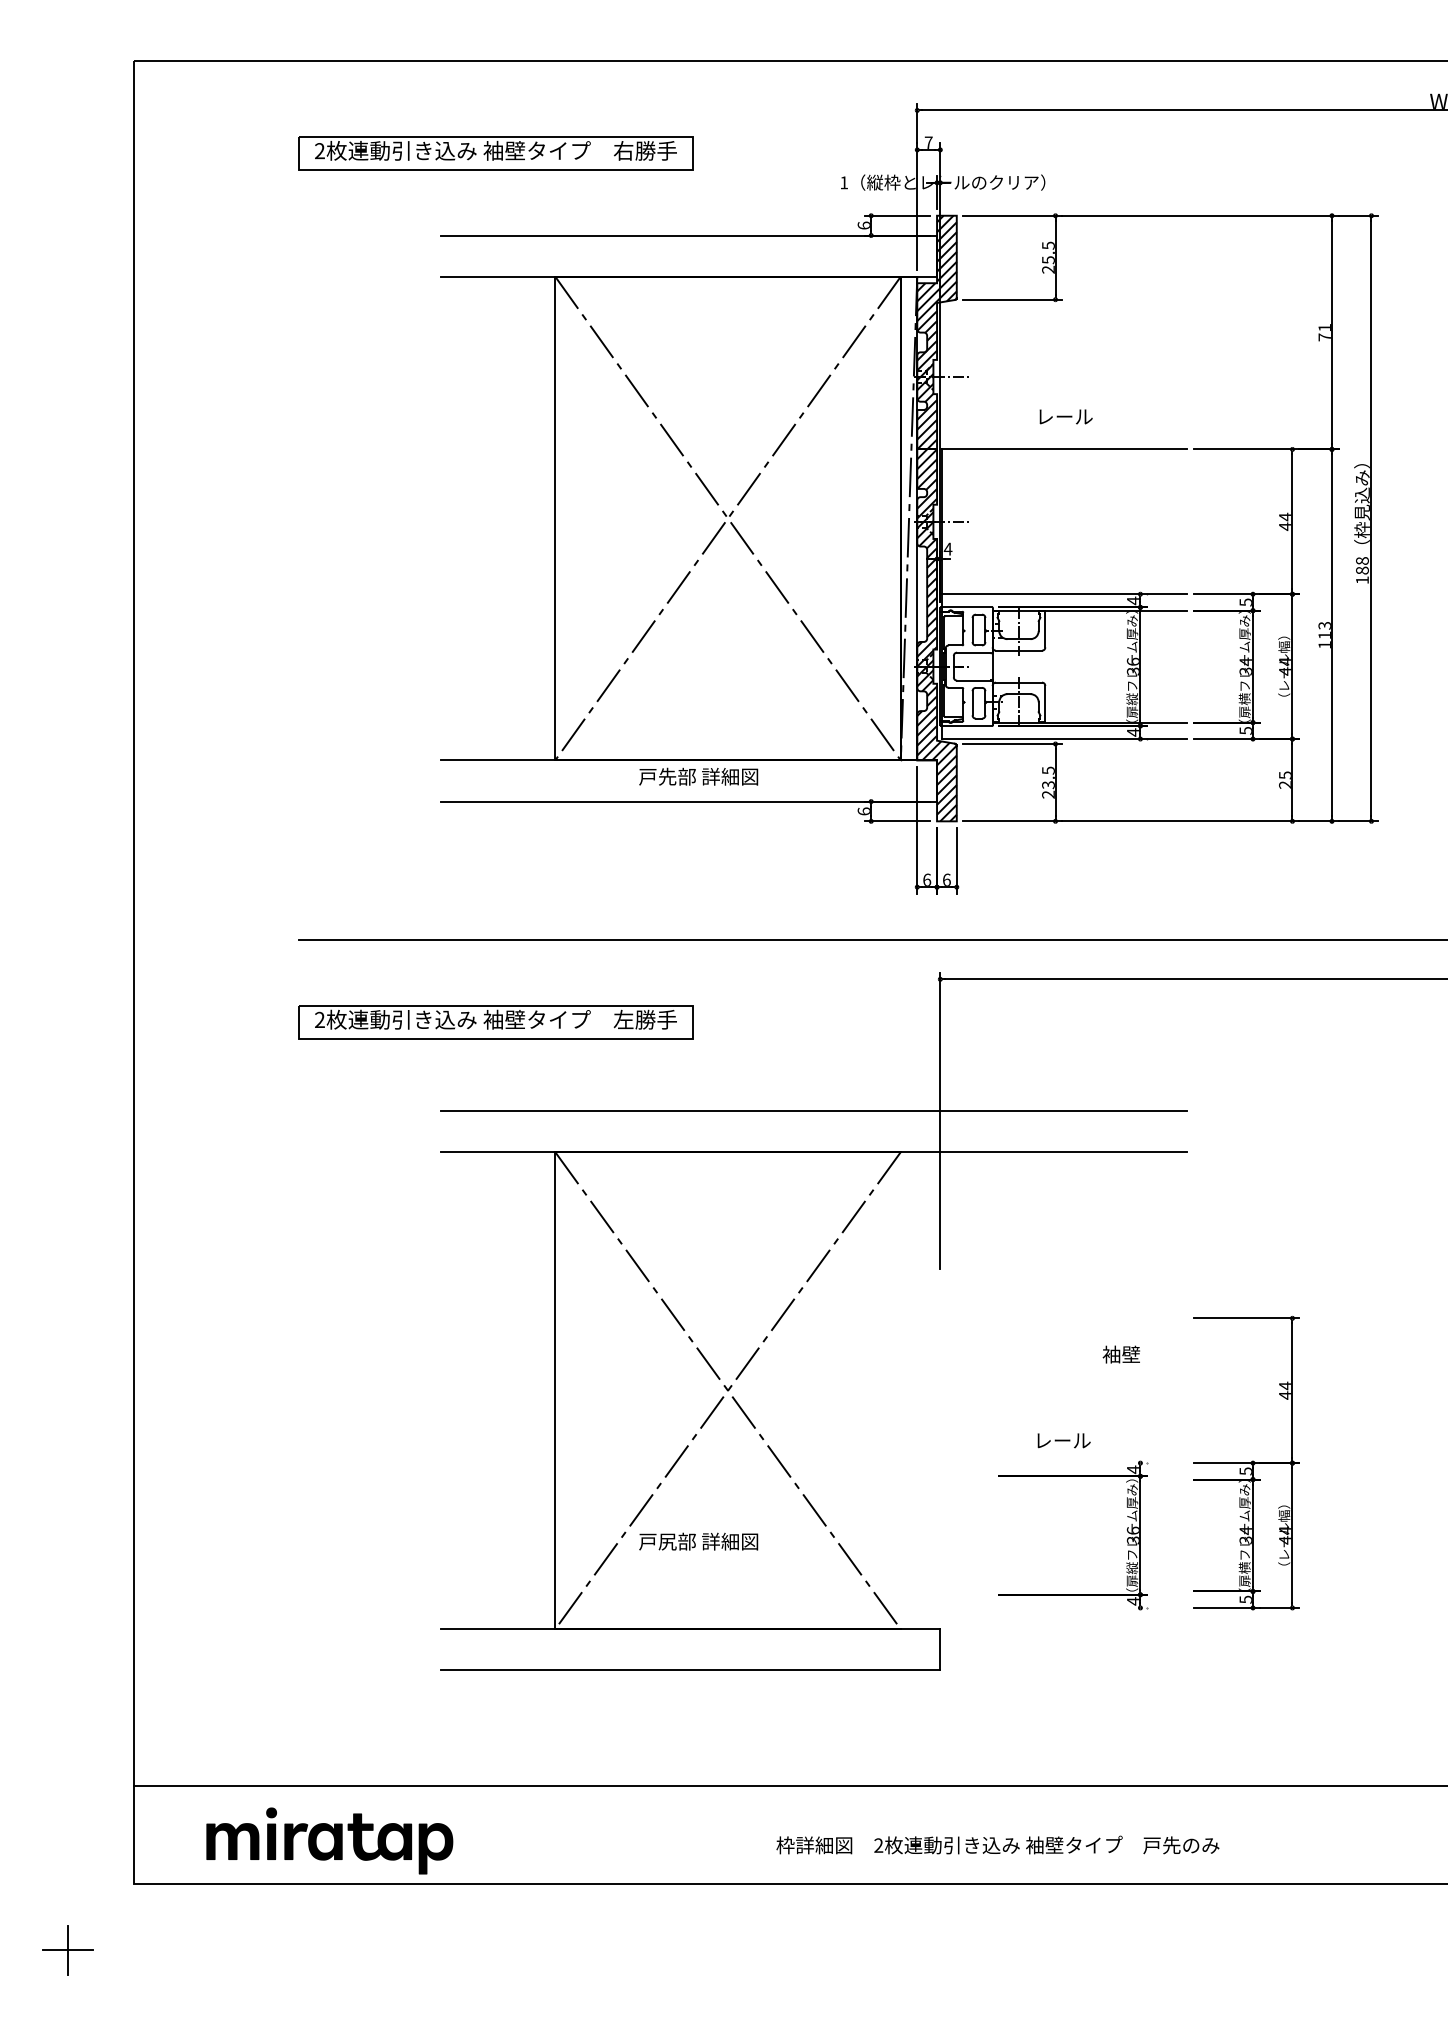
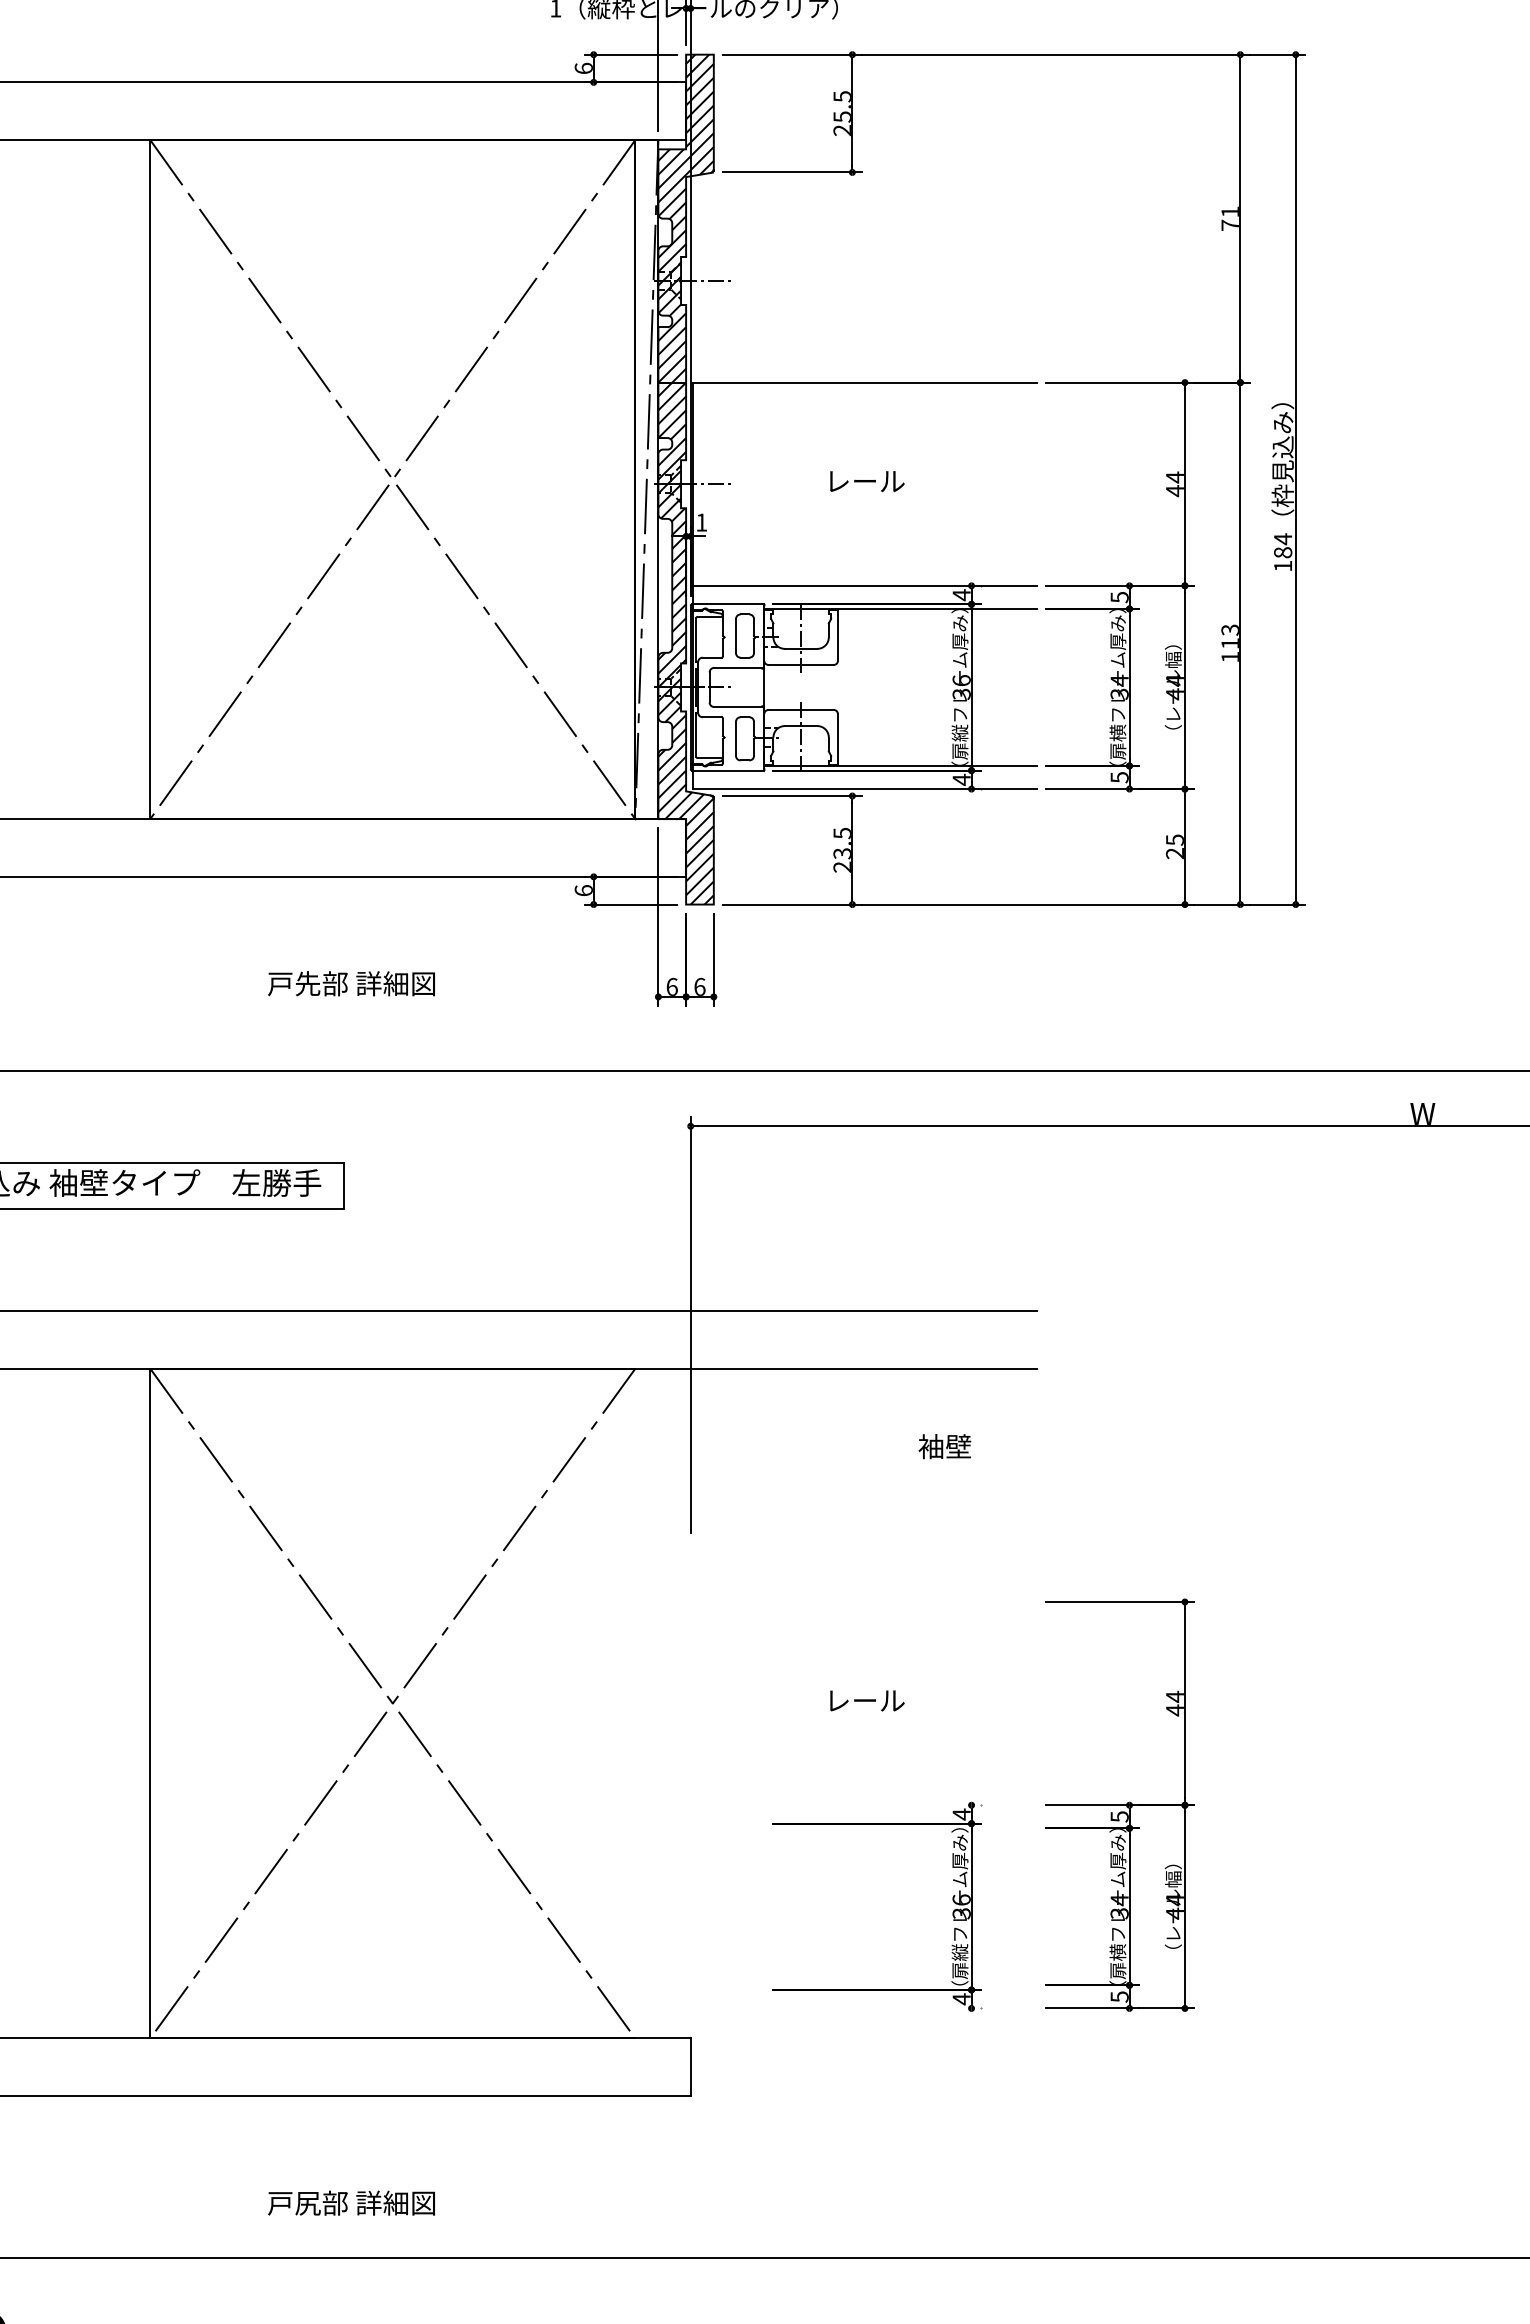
text: (1065, 416) -> (866, 480), moved
text: (947, 548) -> (700, 521), 4 -> 1
text: (1362, 560) -> (1283, 538), 188 -> 184
text: (698, 776) -> (351, 983), moved
text: (1120, 1354) -> (943, 1446), moved
text: (1063, 1440) -> (866, 1700), moved
text: (698, 1541) -> (351, 2202), moved

